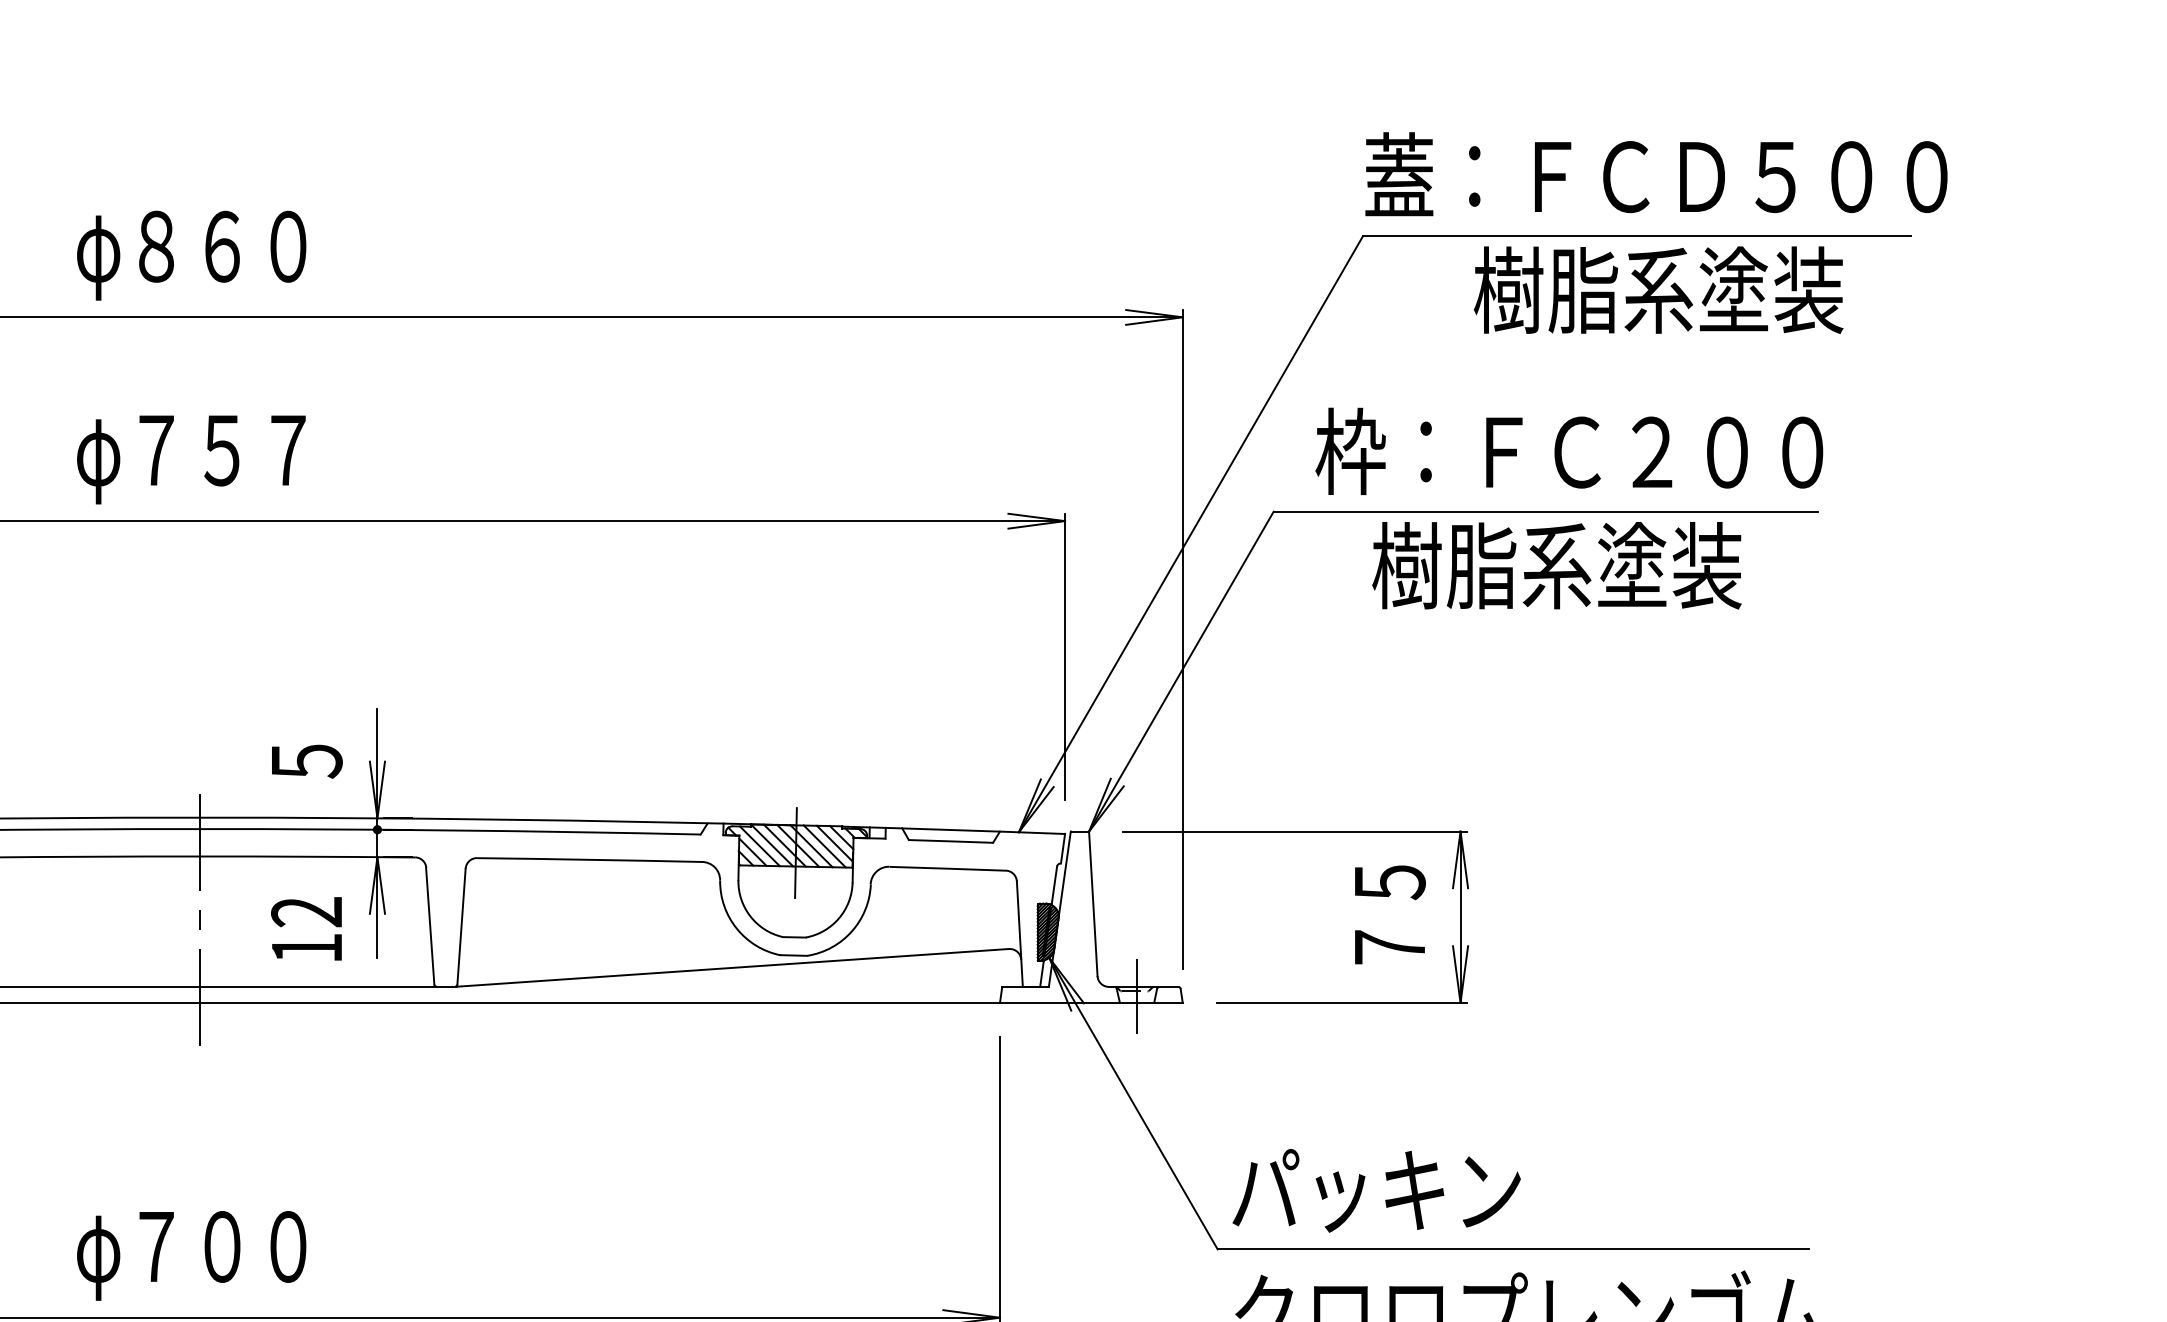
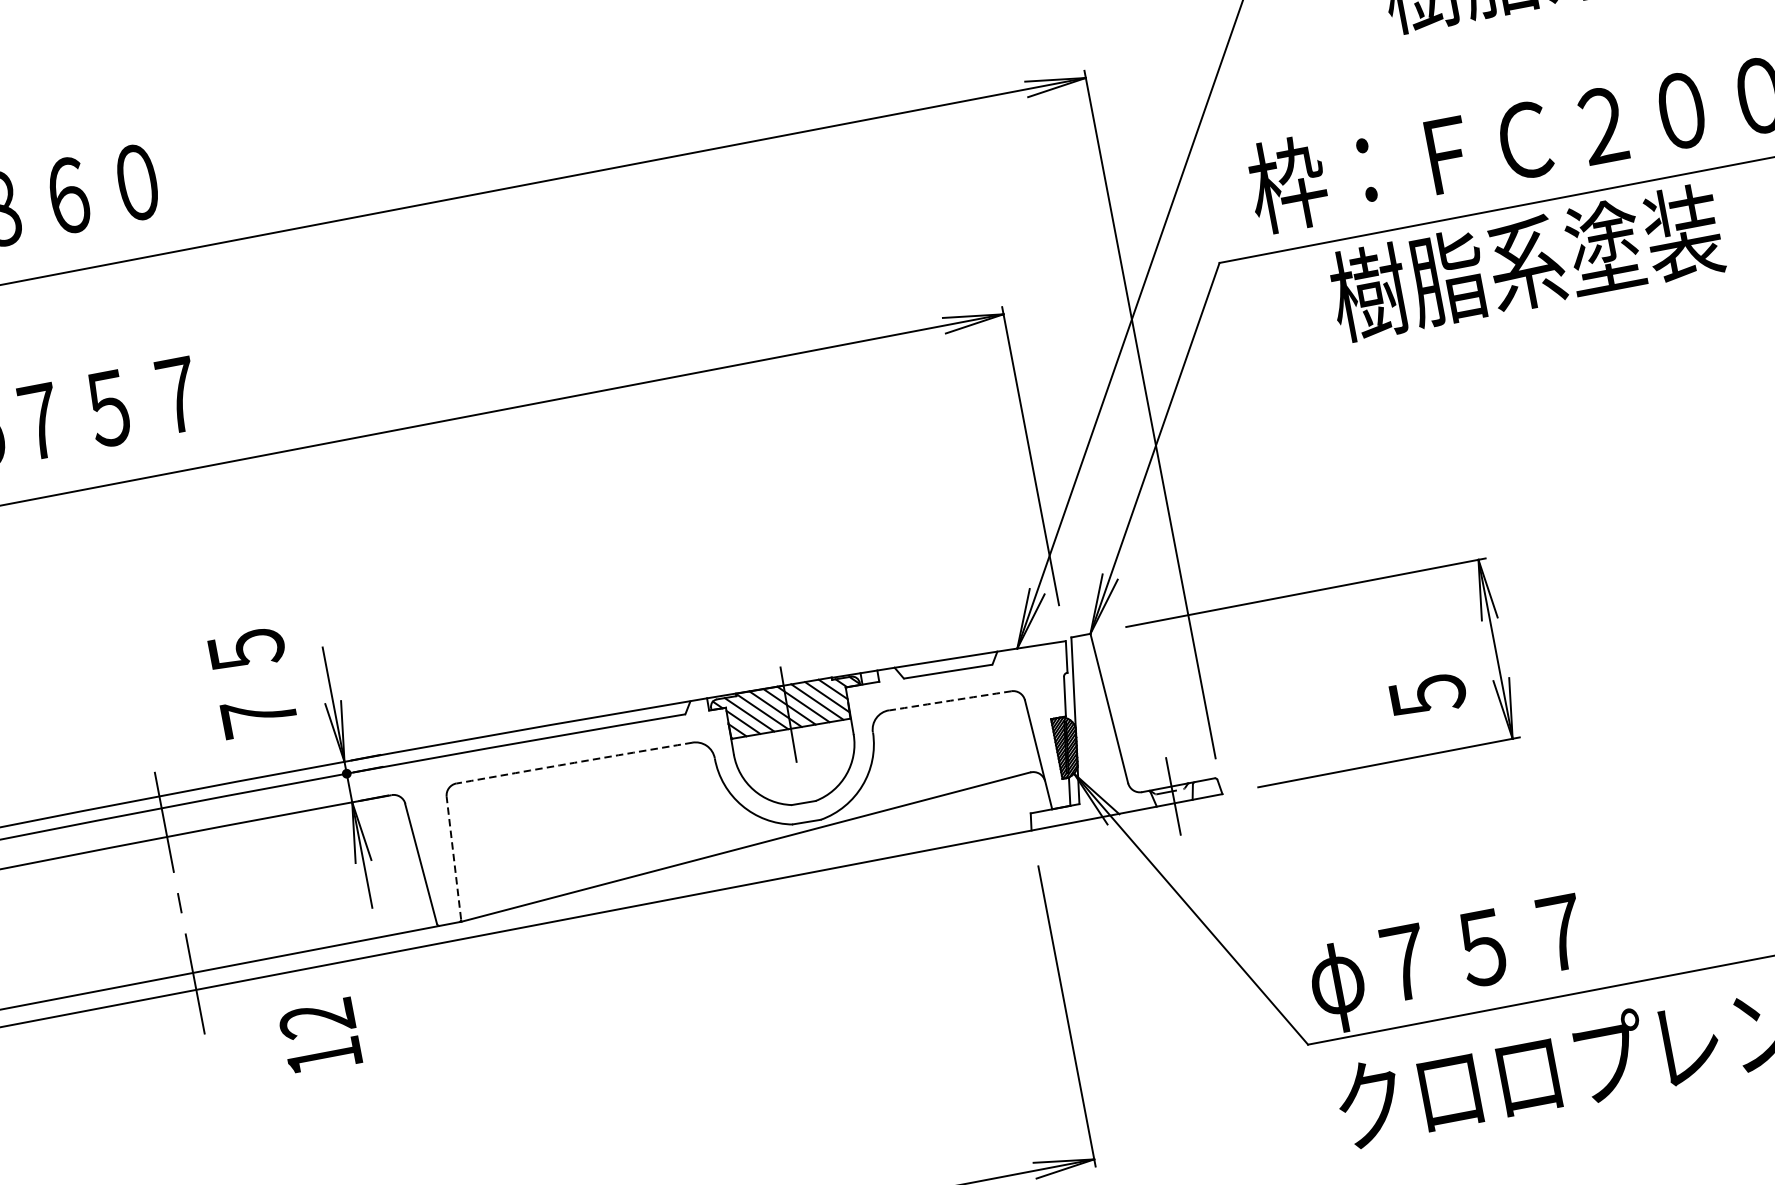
text: (307, 729) -> (253, 682), ５ -> ７５
arc: (589, 859) -> (574, 762), solid -> dashed
arc: (947, 868) -> (949, 700), solid -> dashed
text: (1390, 915) -> (1422, 661), ７５ -> ５
line: (461, 926) -> (453, 858), solid -> dashed
text: (306, 928) -> (320, 1036), moved
text: (1375, 1196) -> (1462, 957), パッキン -> φ７５７

